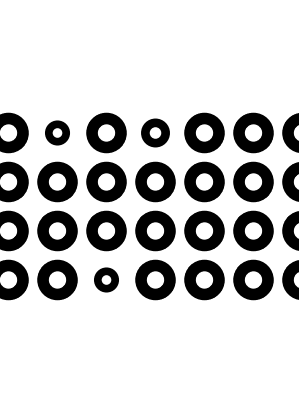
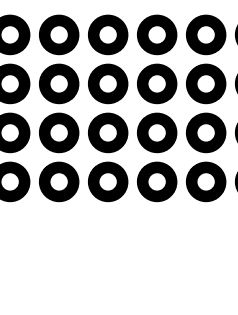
part: (57, 132) -> (59, 34), size x1.67
part: (155, 132) -> (157, 34), size x1.43
part: (106, 279) -> (108, 181), size x1.67

